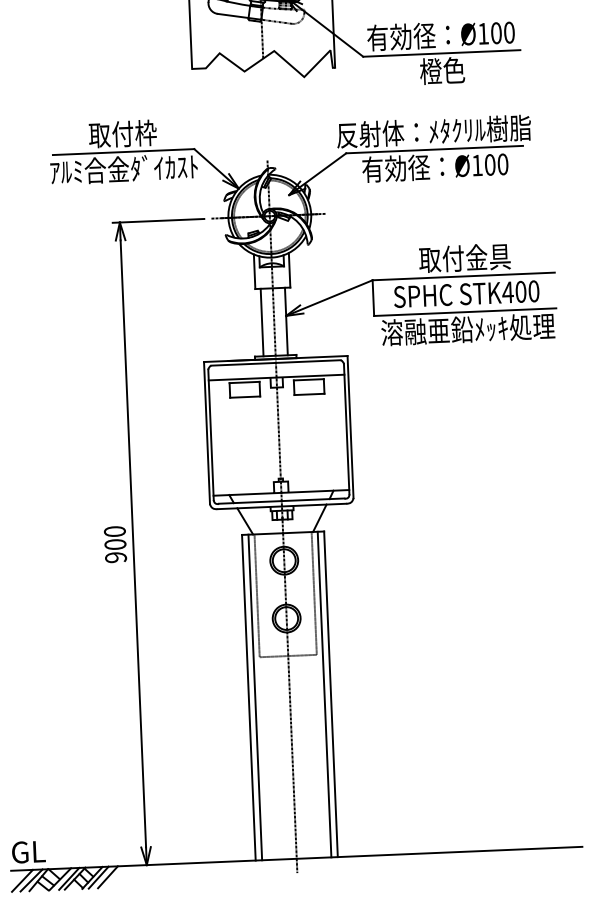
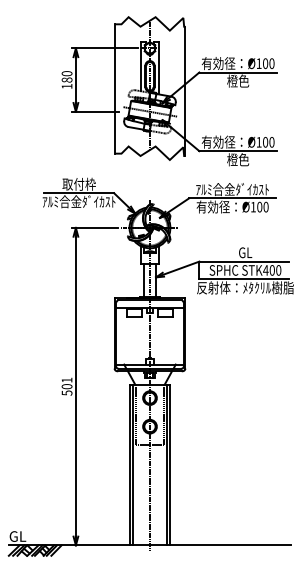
text: (433, 131) -> (232, 189), 反射体：ﾒﾀｸﾘﾙ樹脂 -> ｱﾙﾐ合金ﾀﾞｲｶｽﾄ
text: (463, 257) -> (244, 252), 取付金具 -> GL
text: (468, 328) -> (245, 287), 溶融亜鉛ﾒｯｷ処理 -> 反射体：ﾒﾀｸﾘﾙ樹脂
text: (114, 544) -> (66, 386), 900 -> 501

